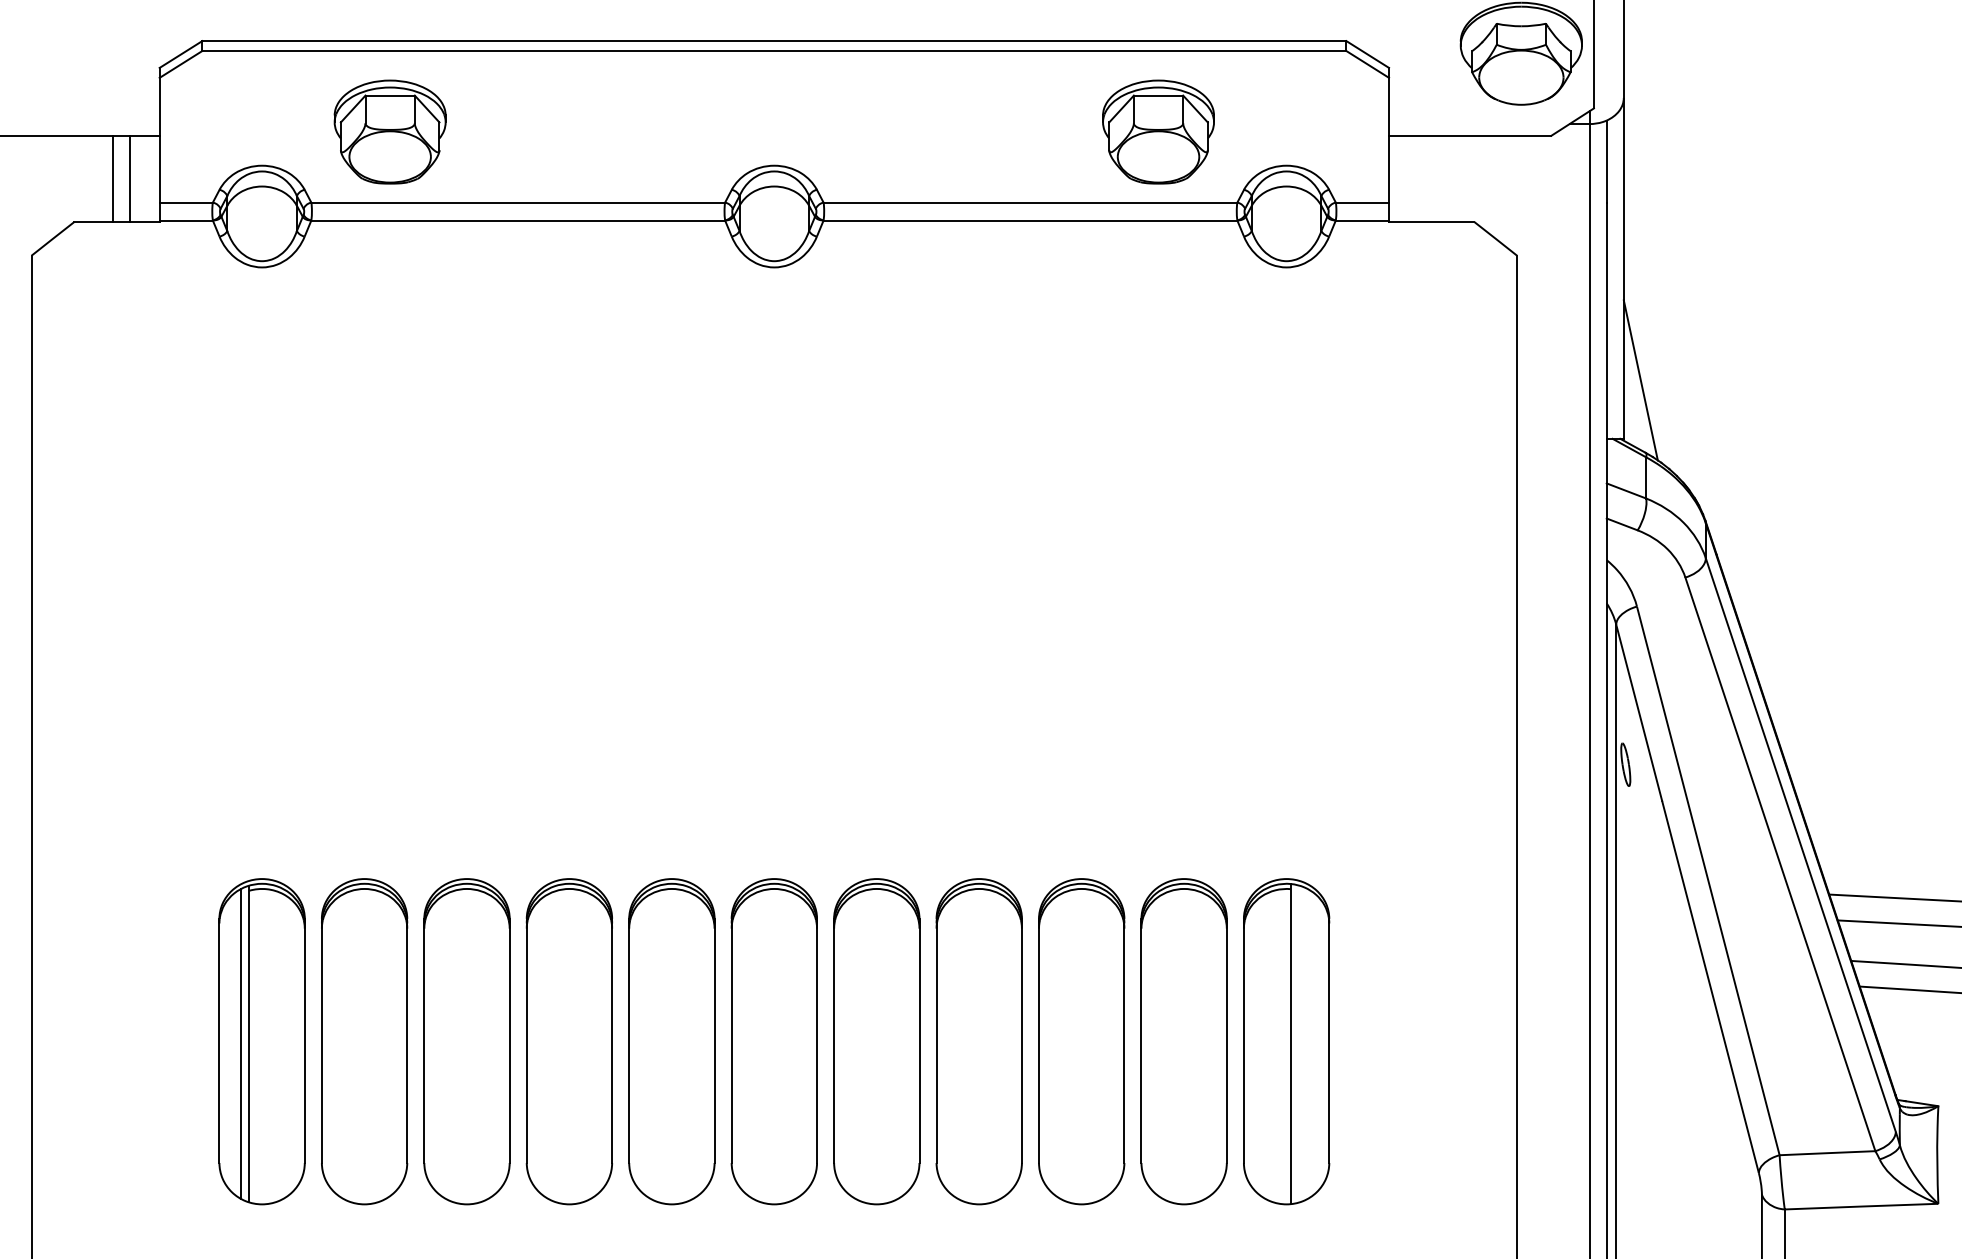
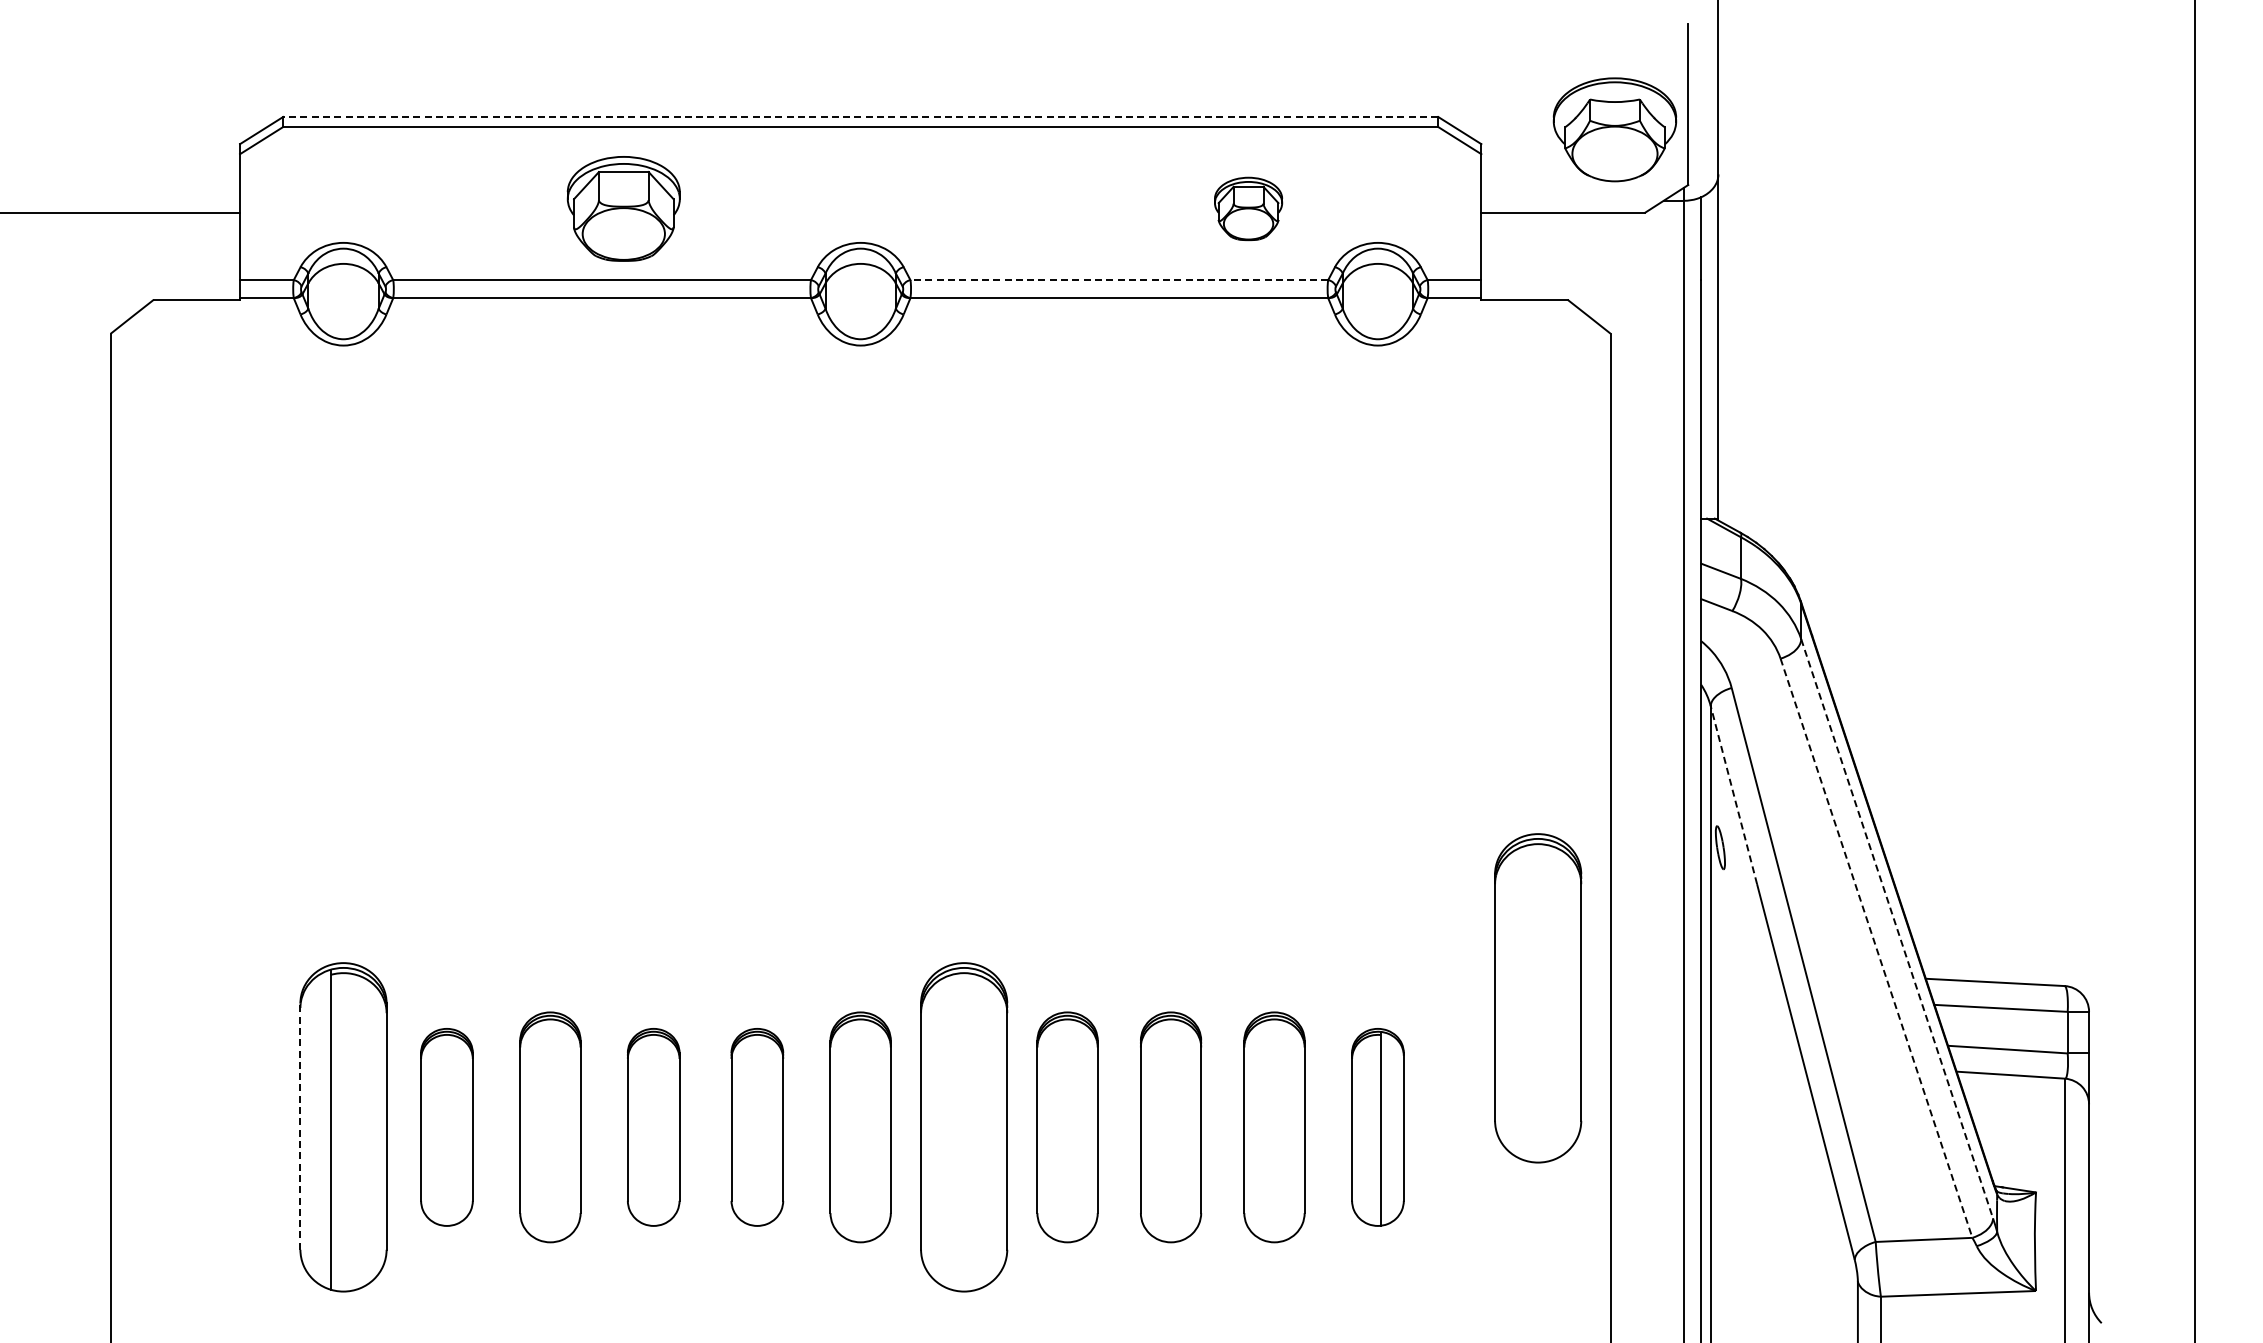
line: (774, 41) -> (860, 117), solid -> dashed
part: (389, 131) -> (623, 208), moved
part: (1158, 131) -> (1248, 208), size x0.6
line: (112, 178) -> (192, 255), removed
line: (130, 178) -> (210, 255), removed
line: (1030, 202) -> (1119, 280), solid -> dashed
line: (1640, 380) -> (1735, 459), removed
line: (1638, 713) -> (1733, 795), solid -> dashed
line: (1801, 845) -> (1897, 929), solid -> dashed
line: (1780, 864) -> (1876, 948), solid -> dashed
part: (1445, 914) -> (1538, 998), added
line: (219, 1040) -> (300, 1126), solid -> dashed
part: (364, 1041) -> (446, 1127), size x0.6
part: (467, 1041) -> (550, 1127), size x0.7
part: (569, 1041) -> (653, 1127), size x0.6
part: (672, 1041) -> (757, 1127), size x0.6
part: (774, 1041) -> (860, 1127), size x0.7
part: (979, 1041) -> (1067, 1127), size x0.7
part: (1081, 1041) -> (1170, 1127), size x0.7
part: (1184, 1041) -> (1274, 1127), size x0.7
part: (1286, 1041) -> (1377, 1127), size x0.6
line: (240, 1043) -> (321, 1129), removed

